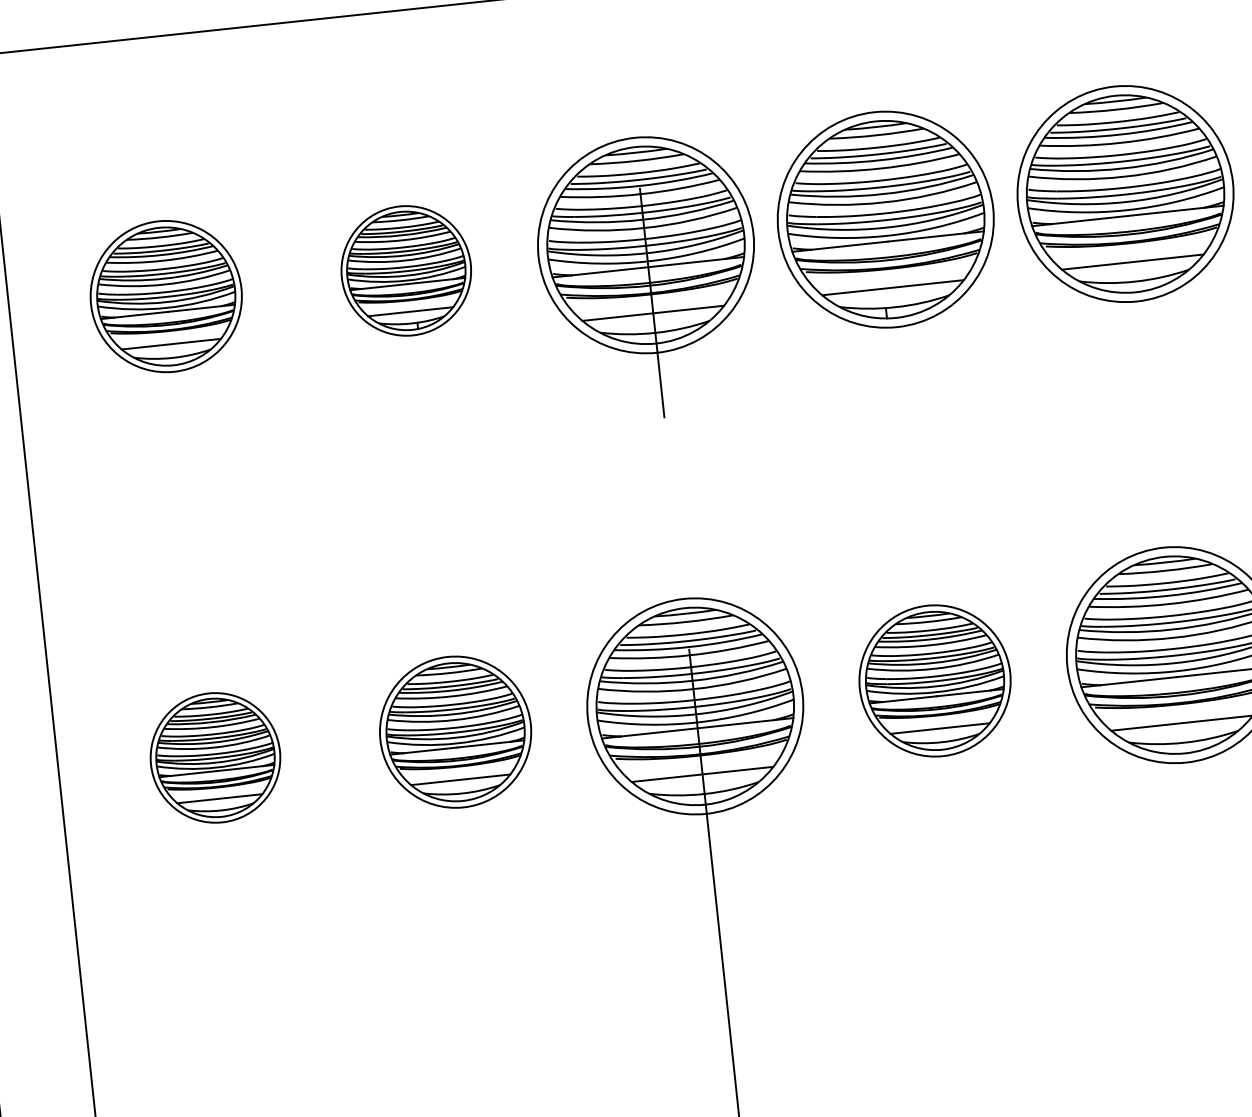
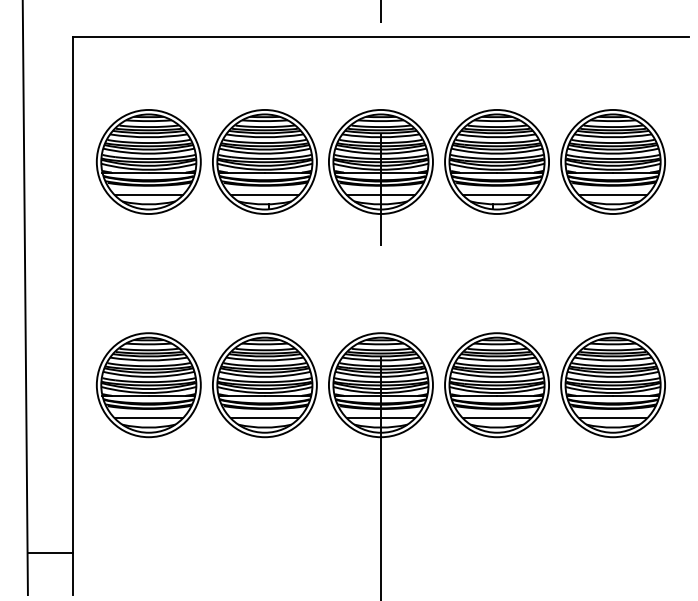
part: (405, 270) -> (264, 161), size x1.67
part: (165, 295) -> (148, 161), size x1.43
part: (934, 681) -> (496, 385), size x1.43
part: (454, 732) -> (264, 385), size x1.43
part: (215, 758) -> (148, 385), size x1.67

